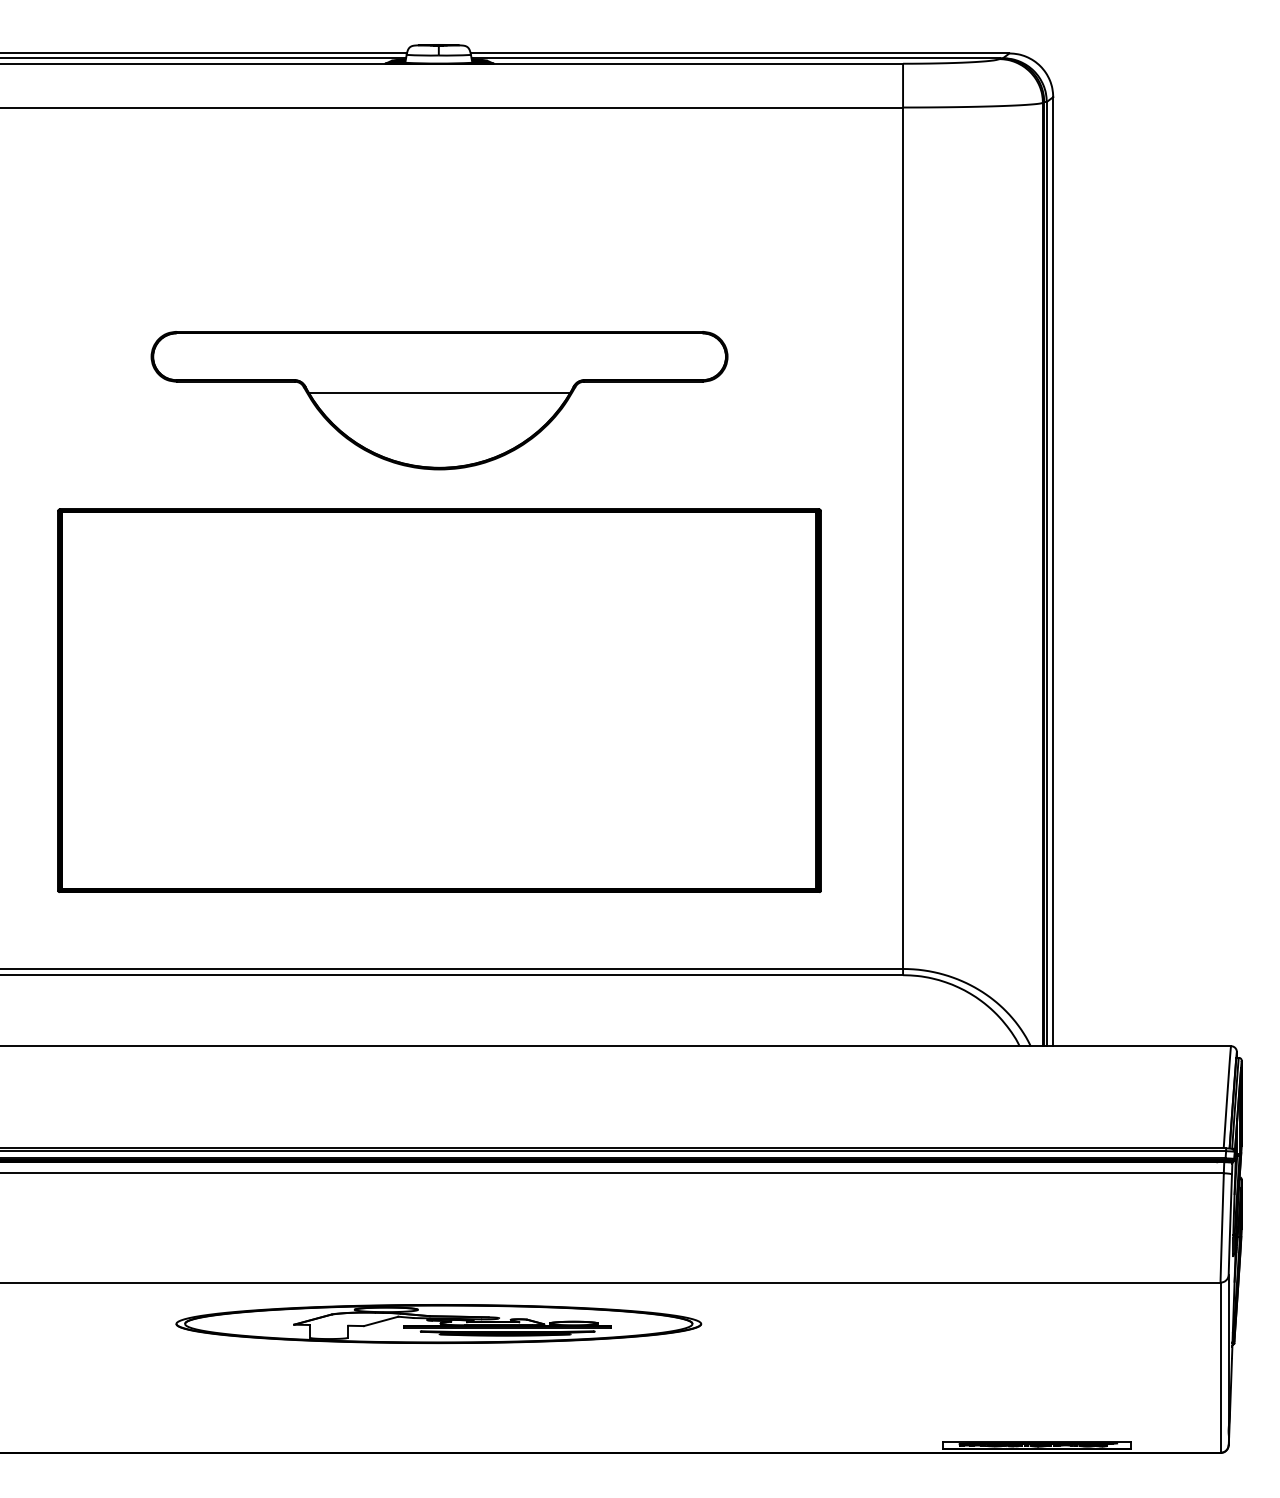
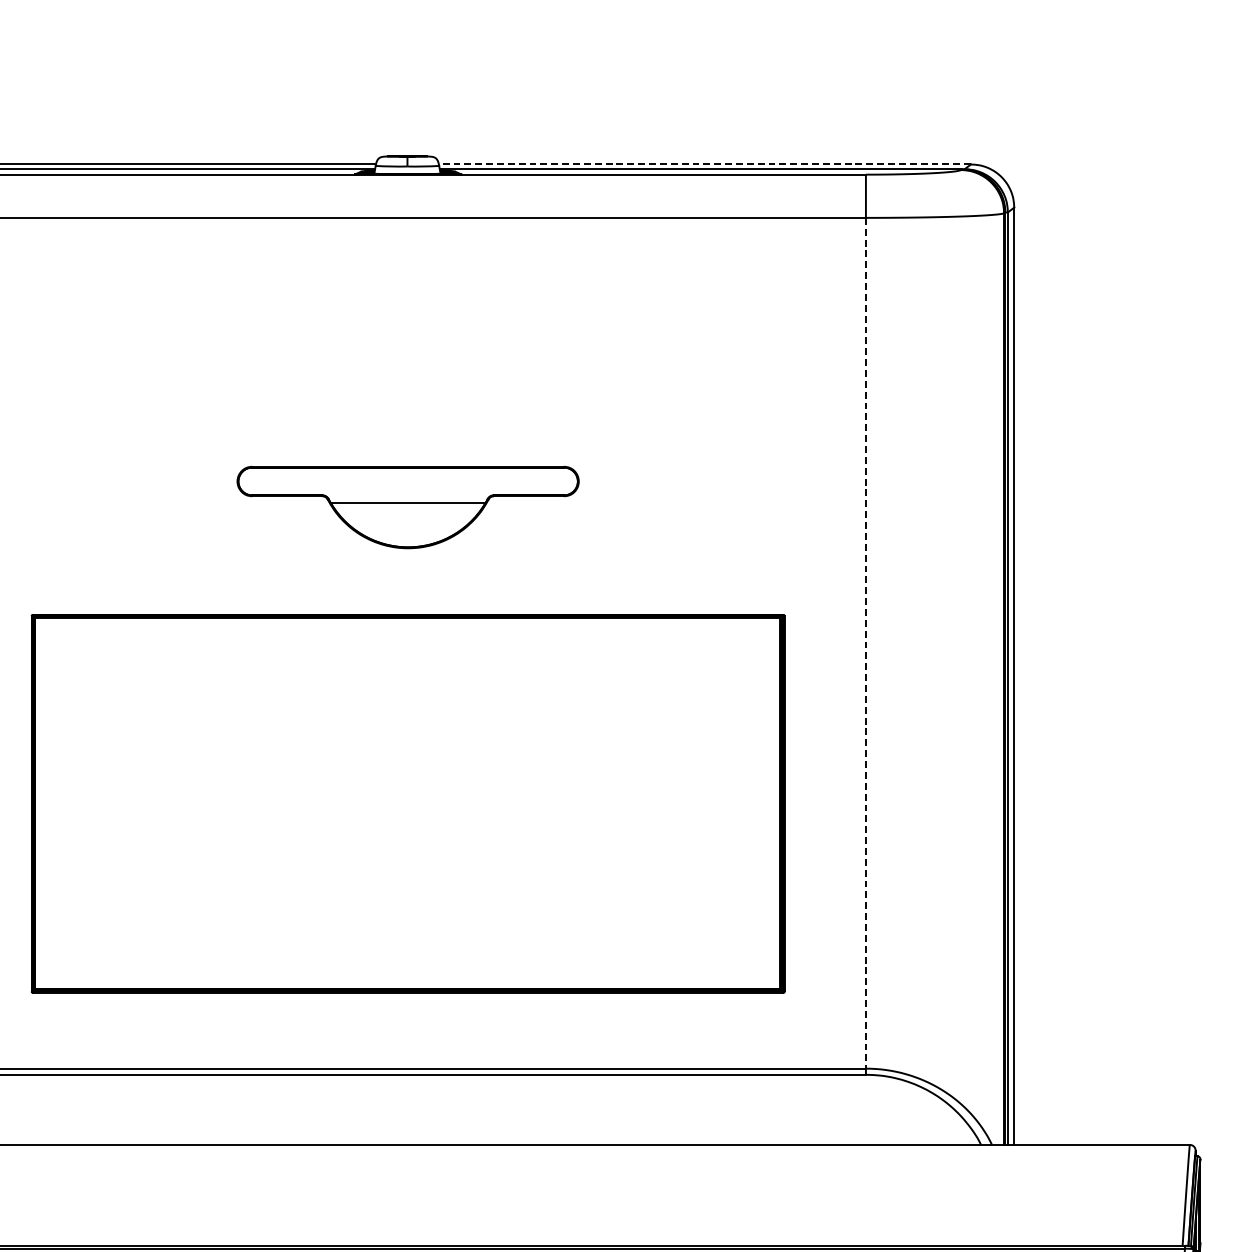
line: (739, 53) -> (704, 164), solid -> dashed
part: (439, 400) -> (408, 507), size x0.6
line: (903, 538) -> (866, 643), solid -> dashed

